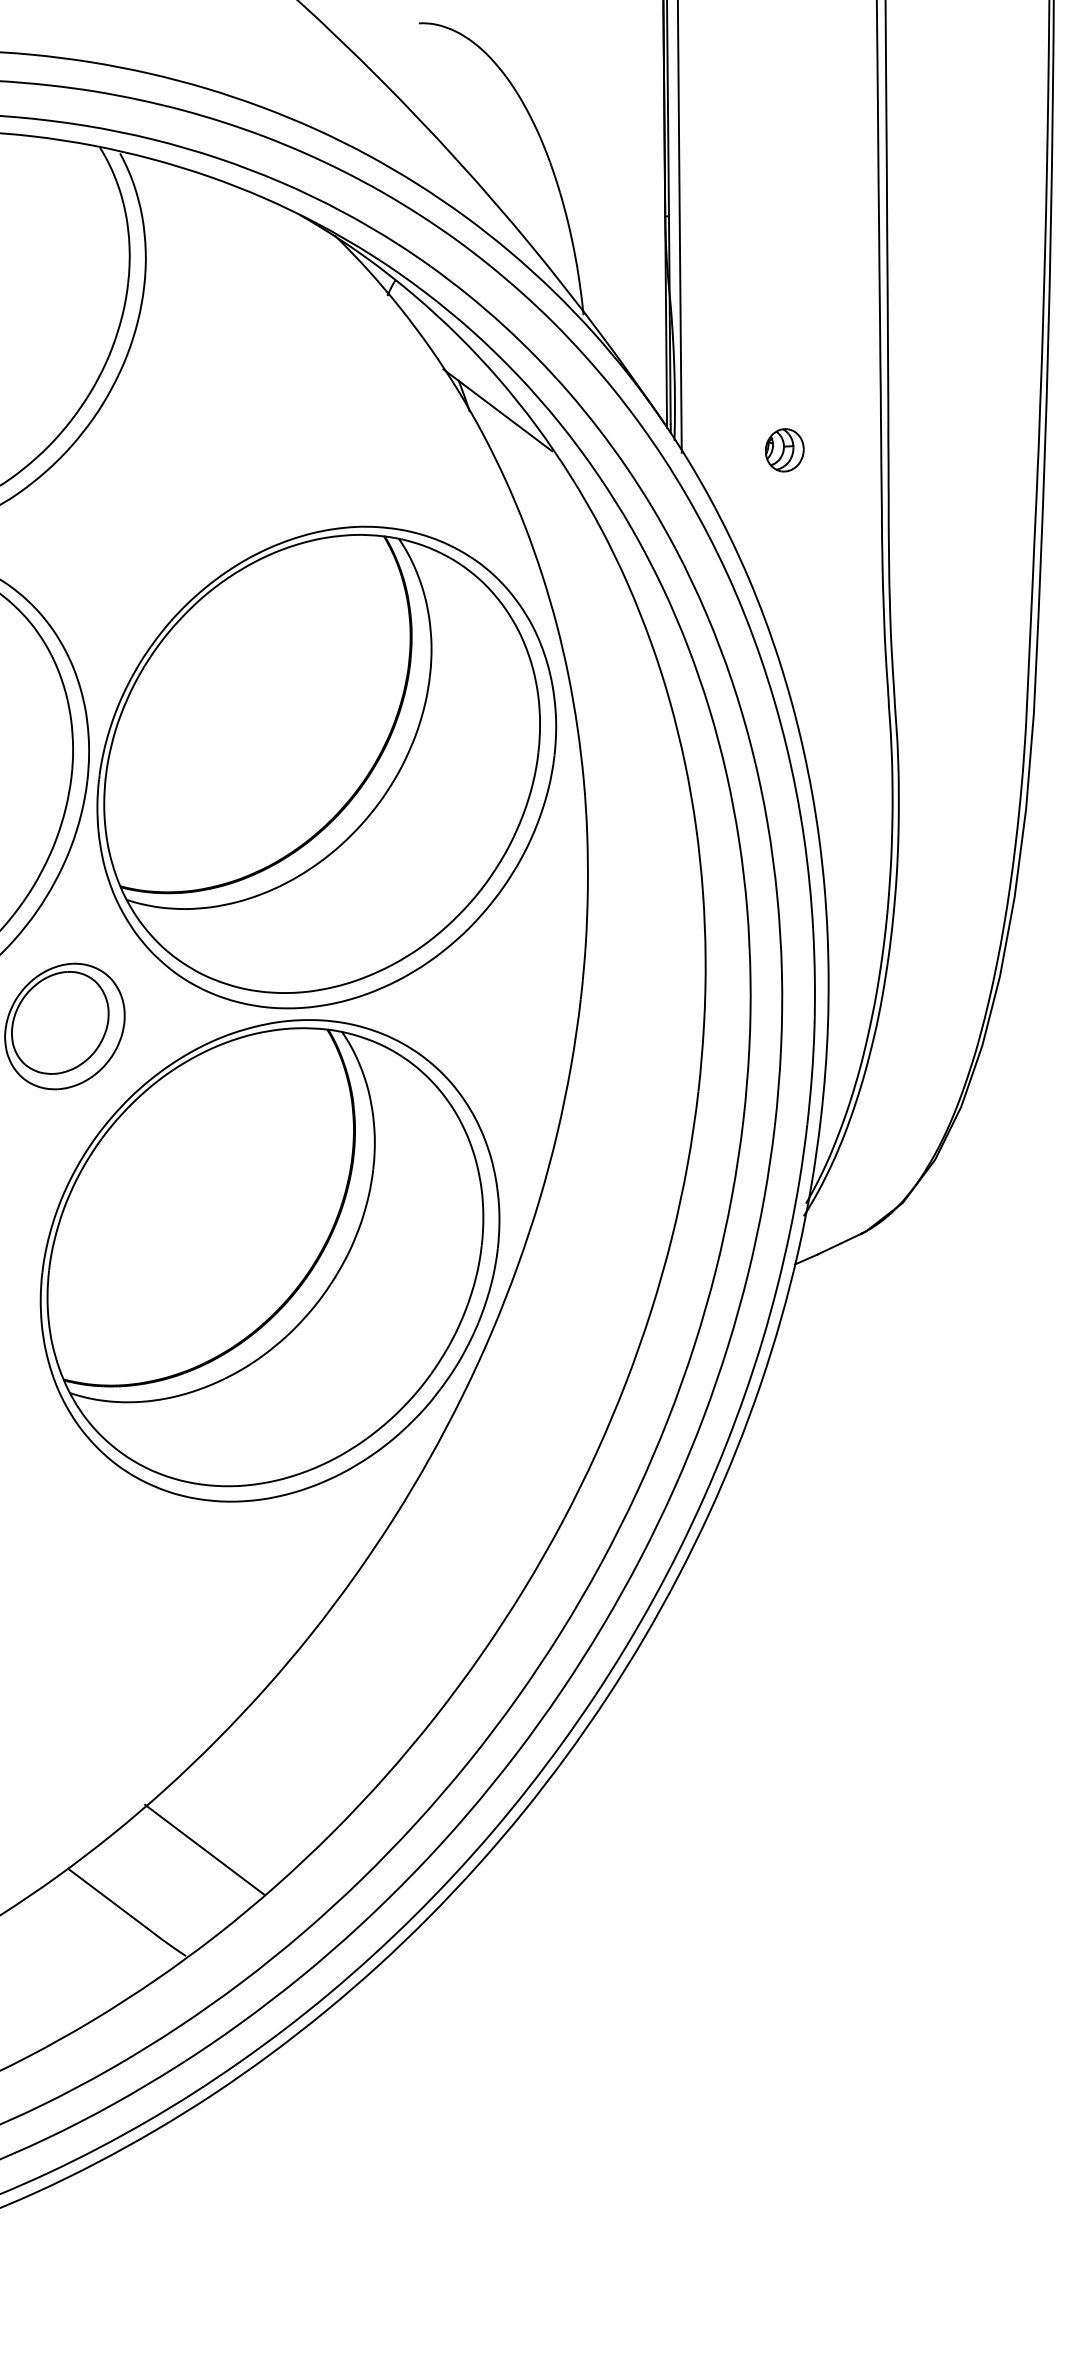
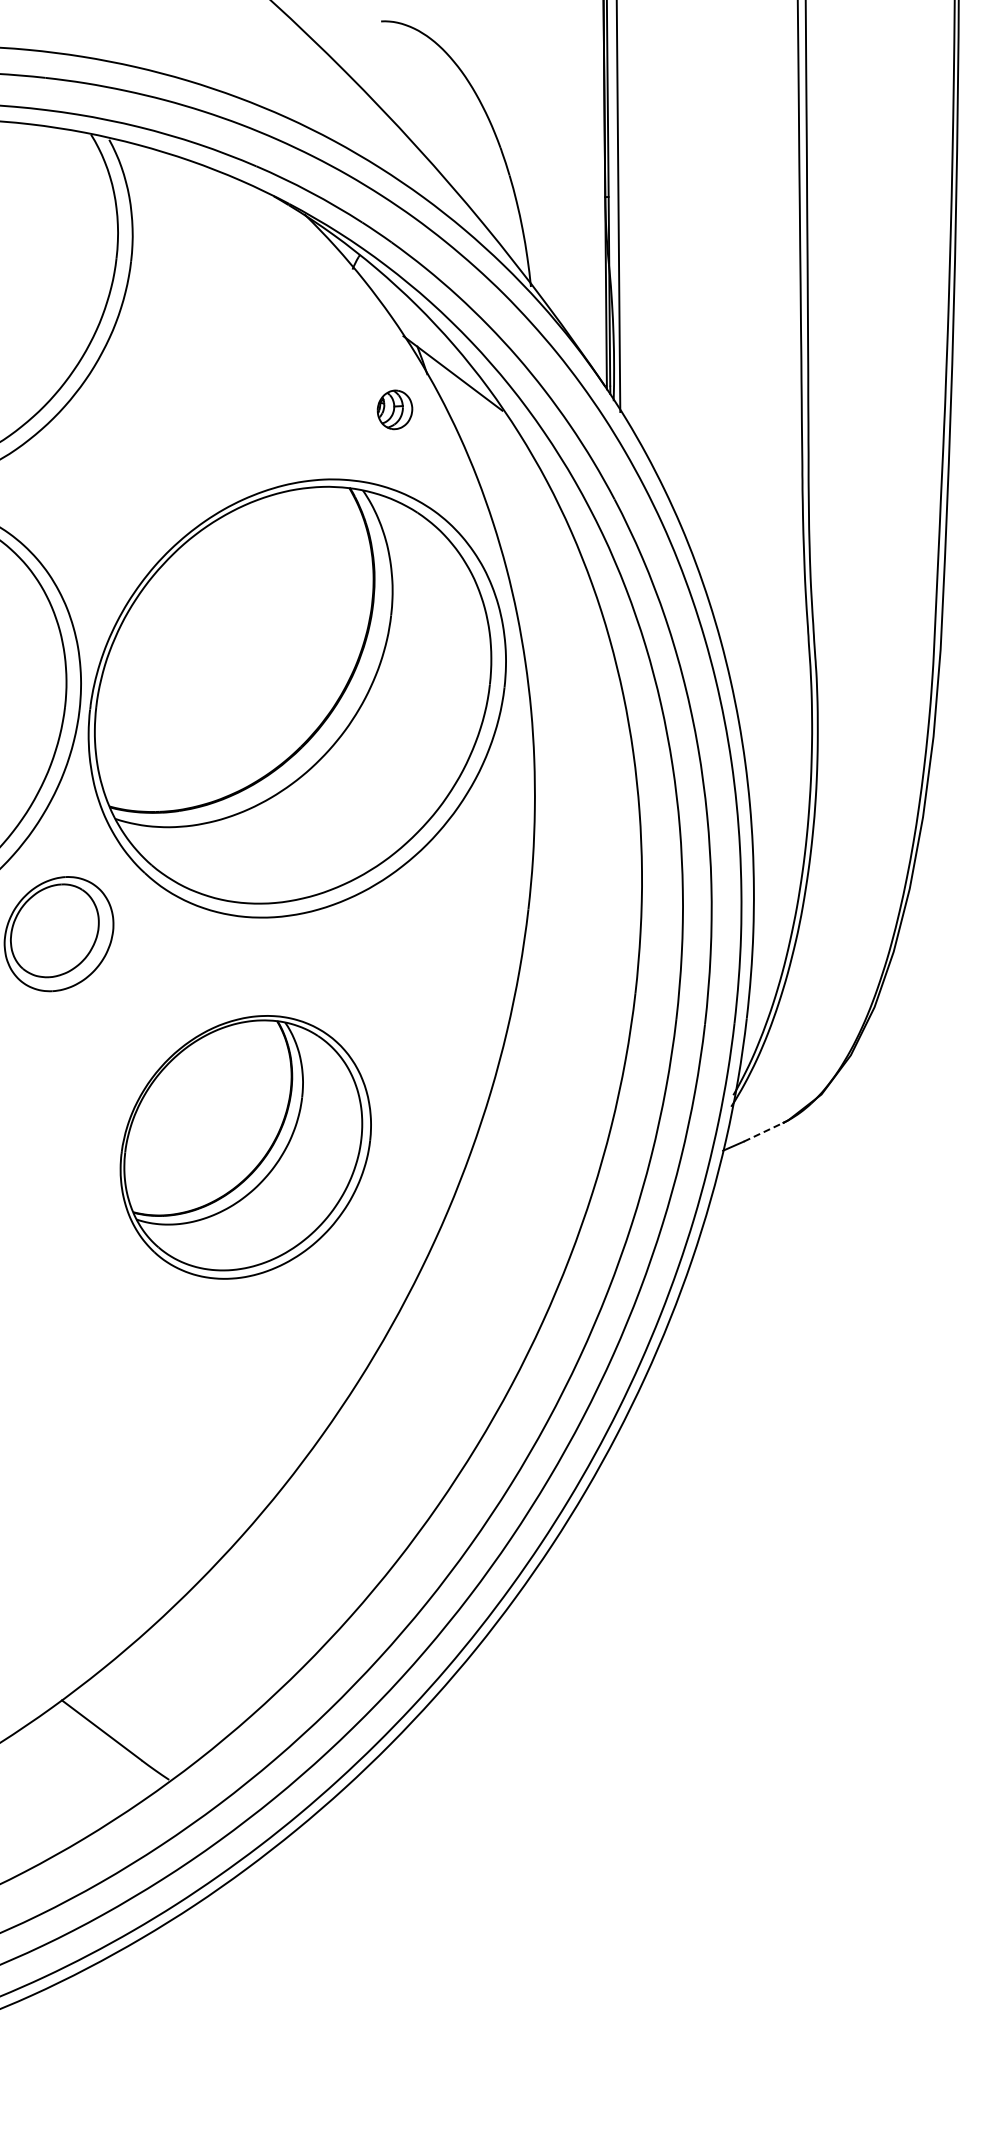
part: (784, 449) -> (394, 409), moved
line: (840, 1243) -> (764, 1131), solid -> dashed
part: (269, 1261) -> (245, 1147), size x0.6
line: (204, 1850) -> (186, 1683), removed

